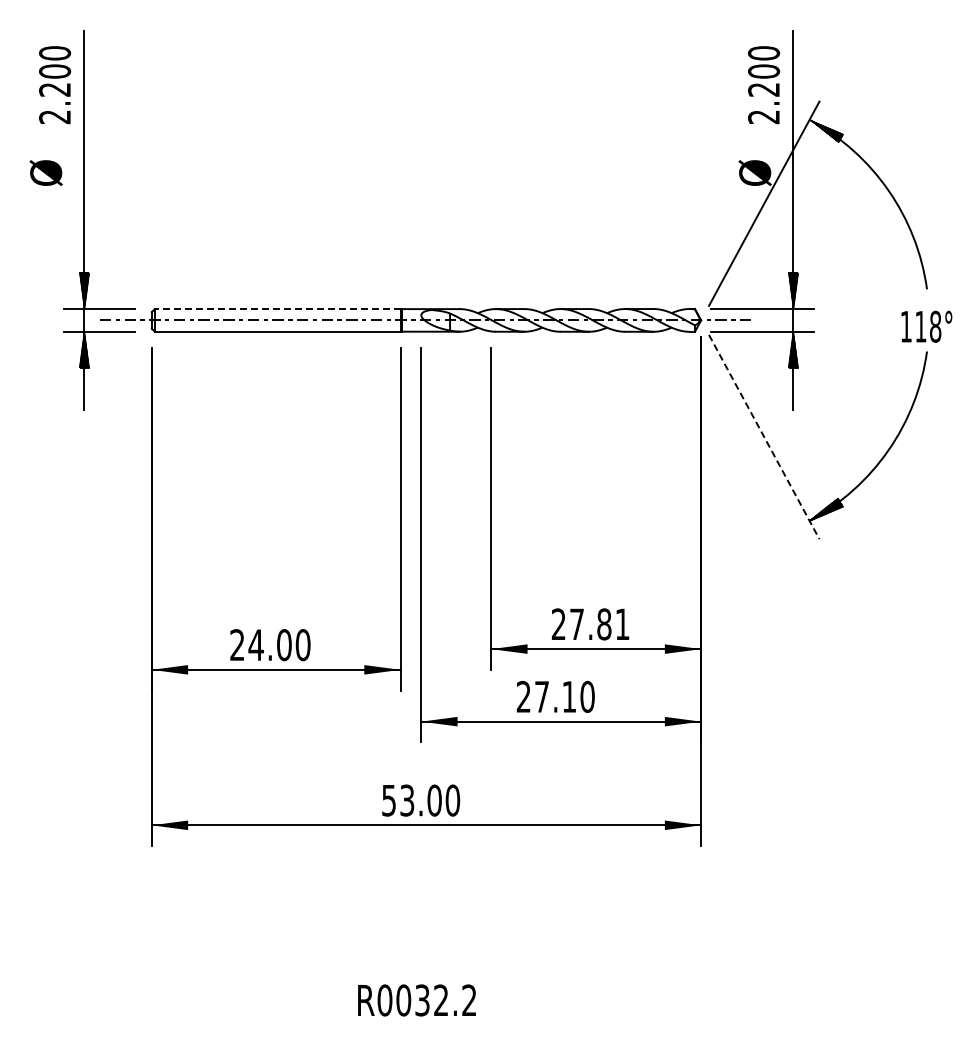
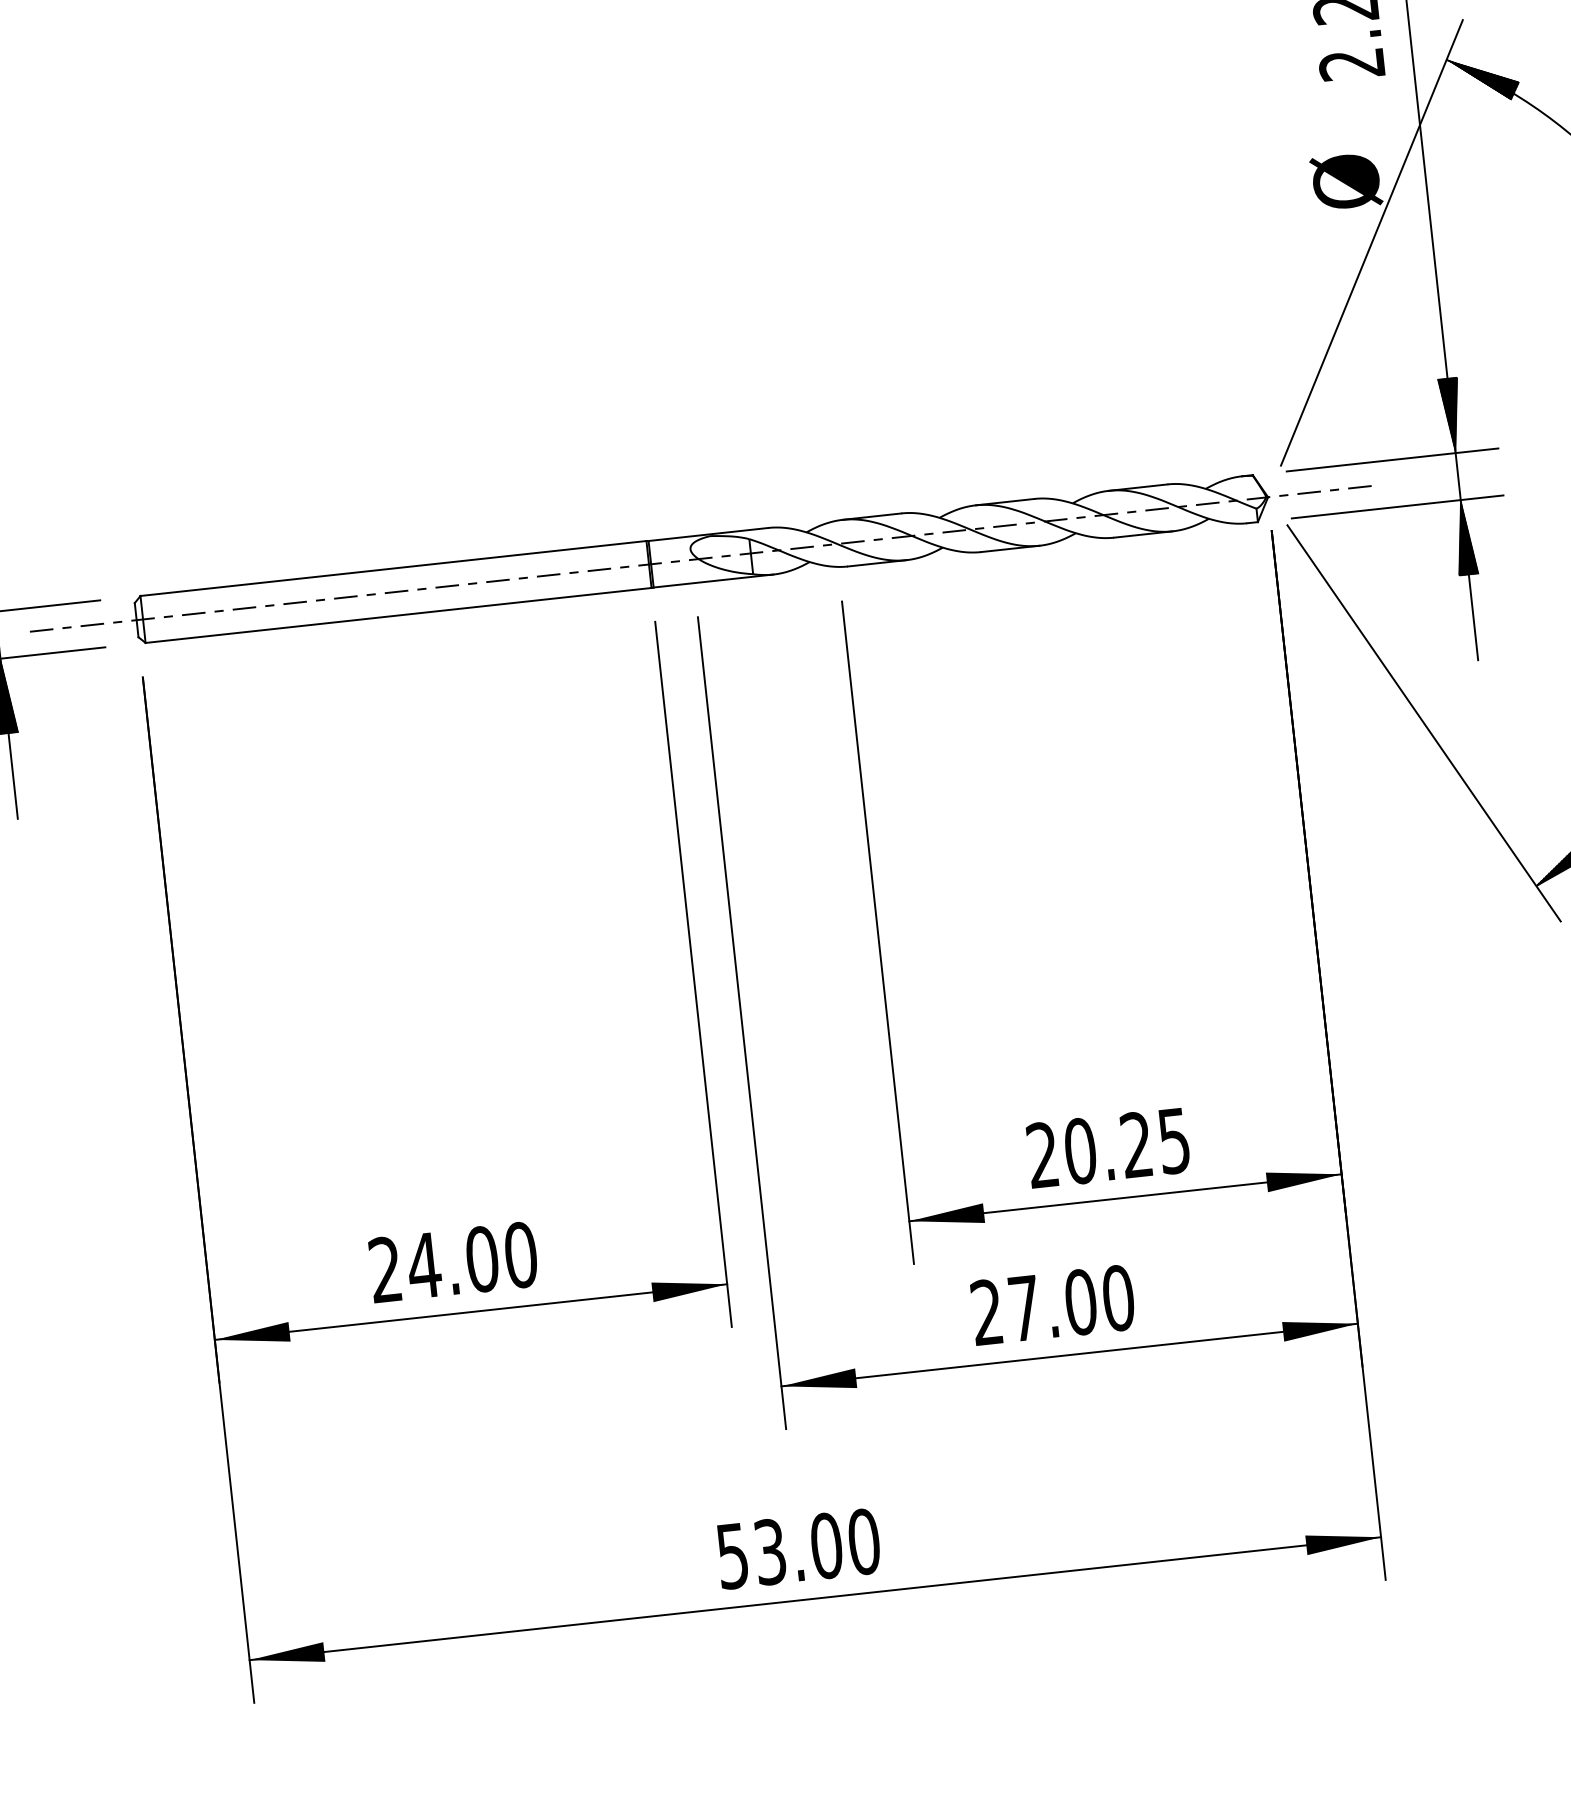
line: (277, 309) -> (393, 569), dashed -> solid
line: (764, 437) -> (1424, 724), dashed -> solid
text: (599, 624) -> (1126, 1146), 27.81 -> 20.25
text: (569, 696) -> (1081, 1301), 27.10 -> 27.00

